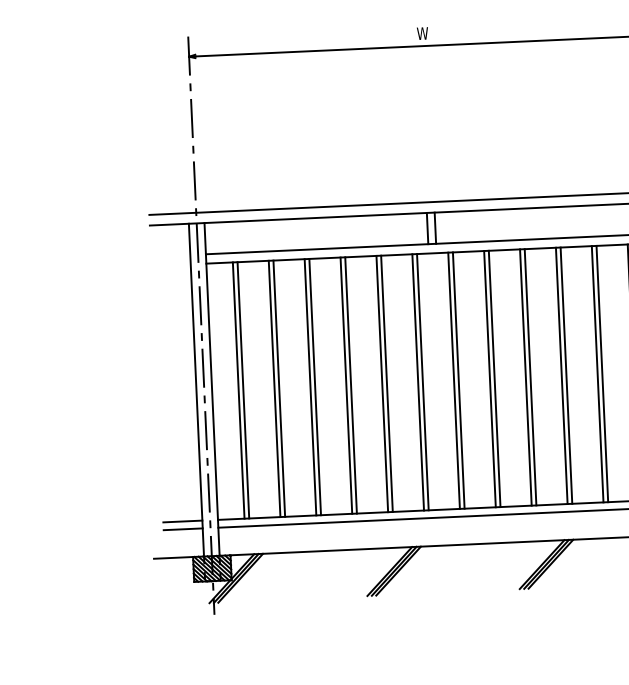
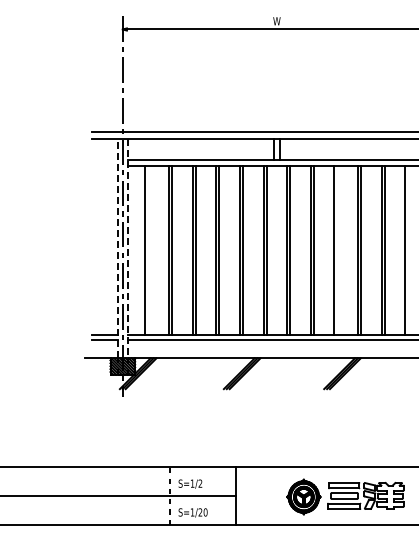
line: (530, 376) -> (337, 249), removed
line: (196, 389) -> (117, 248), solid -> dashed
line: (211, 389) -> (127, 248), solid -> dashed
line: (243, 389) -> (148, 249), removed

